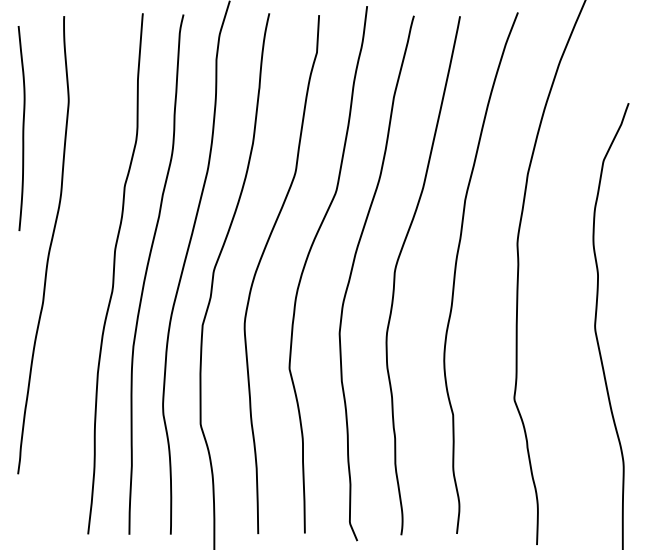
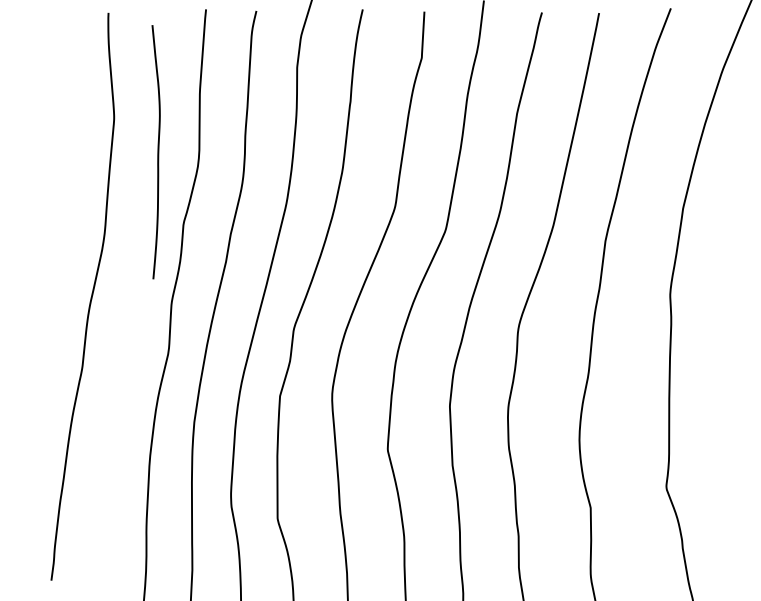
curve: (22, 128) -> (157, 152), moved

